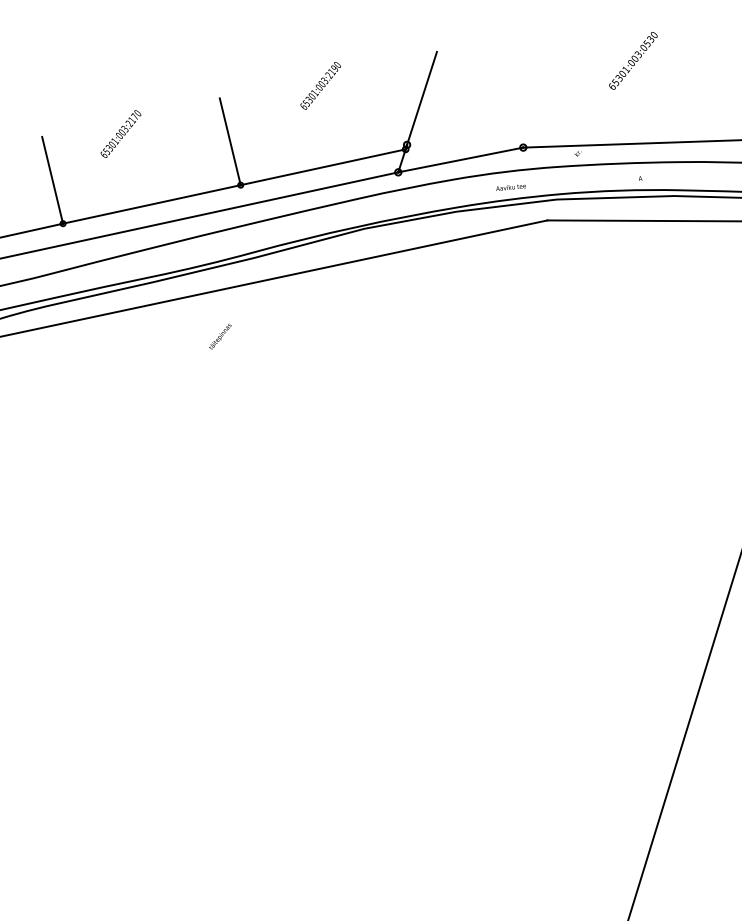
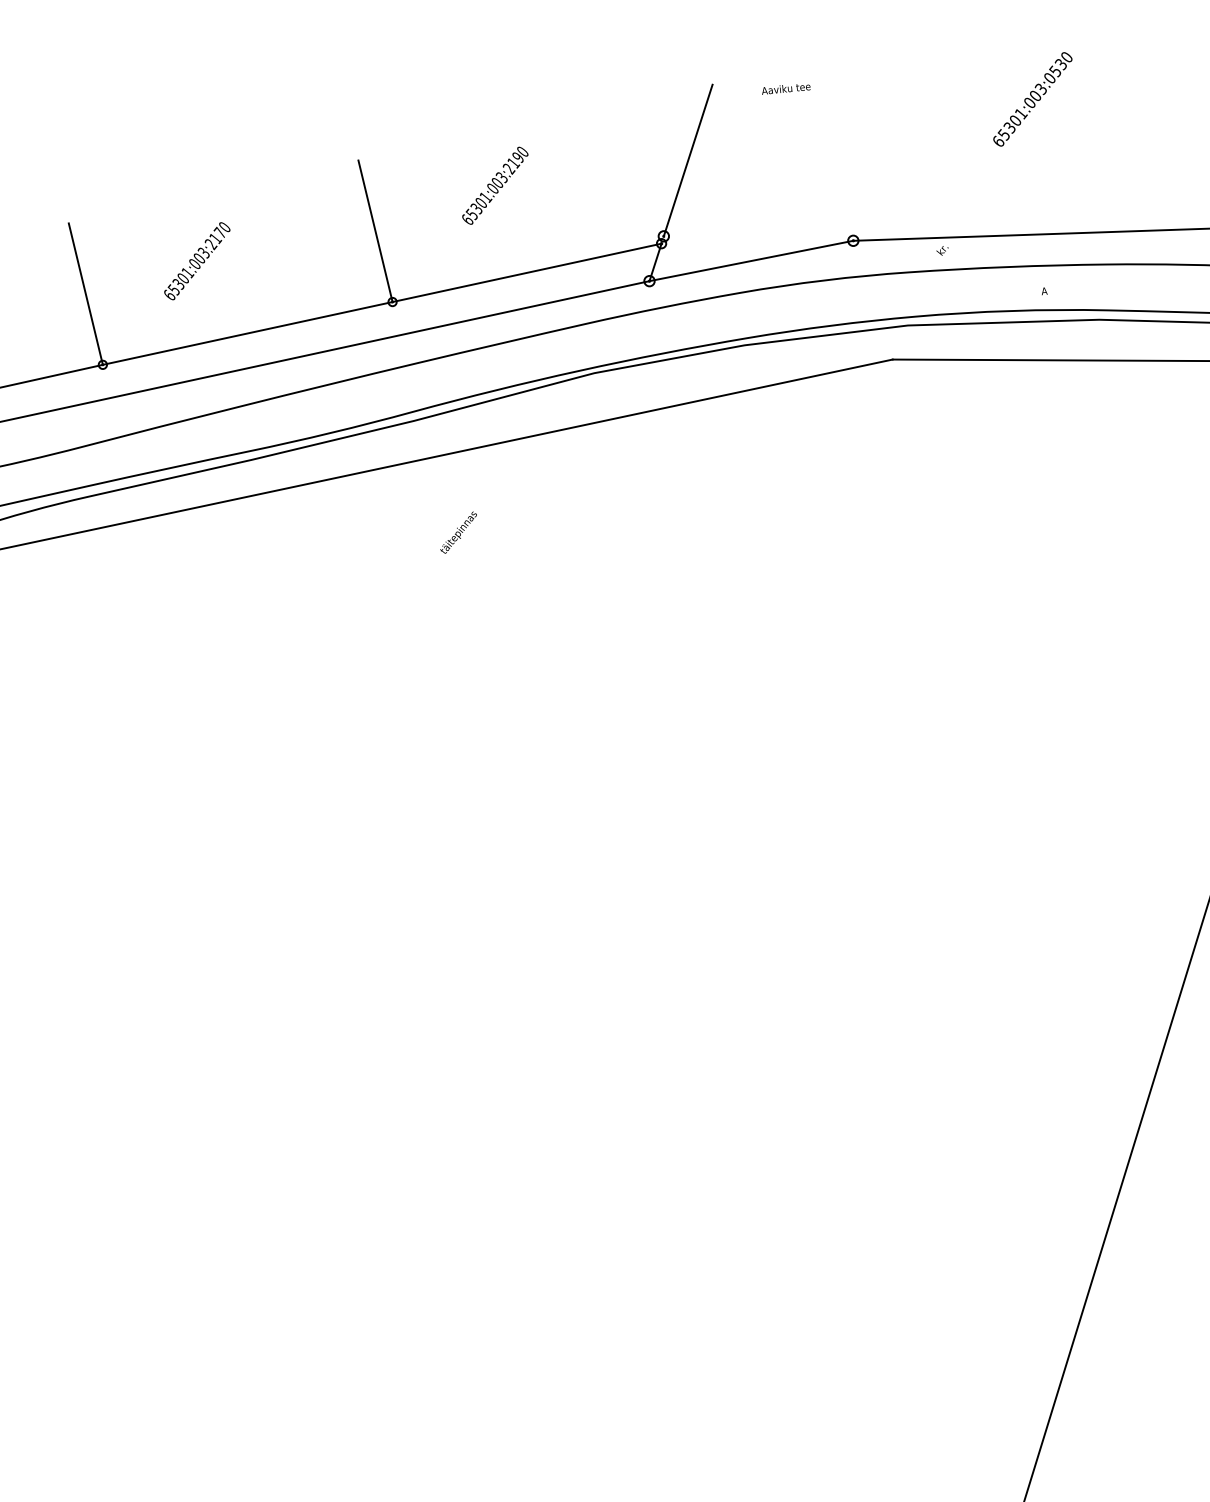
text: (320, 85) -> (494, 185), moved
text: (120, 133) -> (196, 260), moved
text: (510, 187) -> (785, 88), moved
text: (220, 336) -> (459, 532), moved

